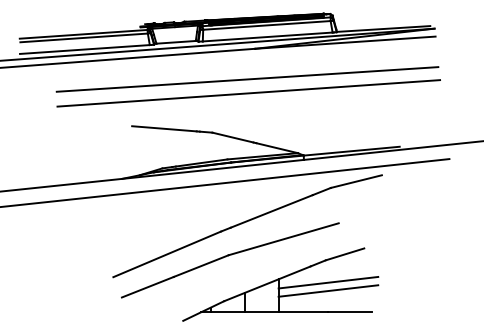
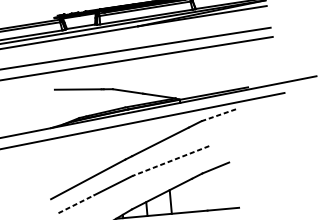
line: (356, 181) -> (219, 115), solid -> dashed
line: (283, 239) -> (170, 161), solid -> dashed
line: (328, 282) -> (205, 189), removed
line: (147, 287) -> (76, 204), solid -> dashed
line: (328, 290) -> (206, 194), removed

